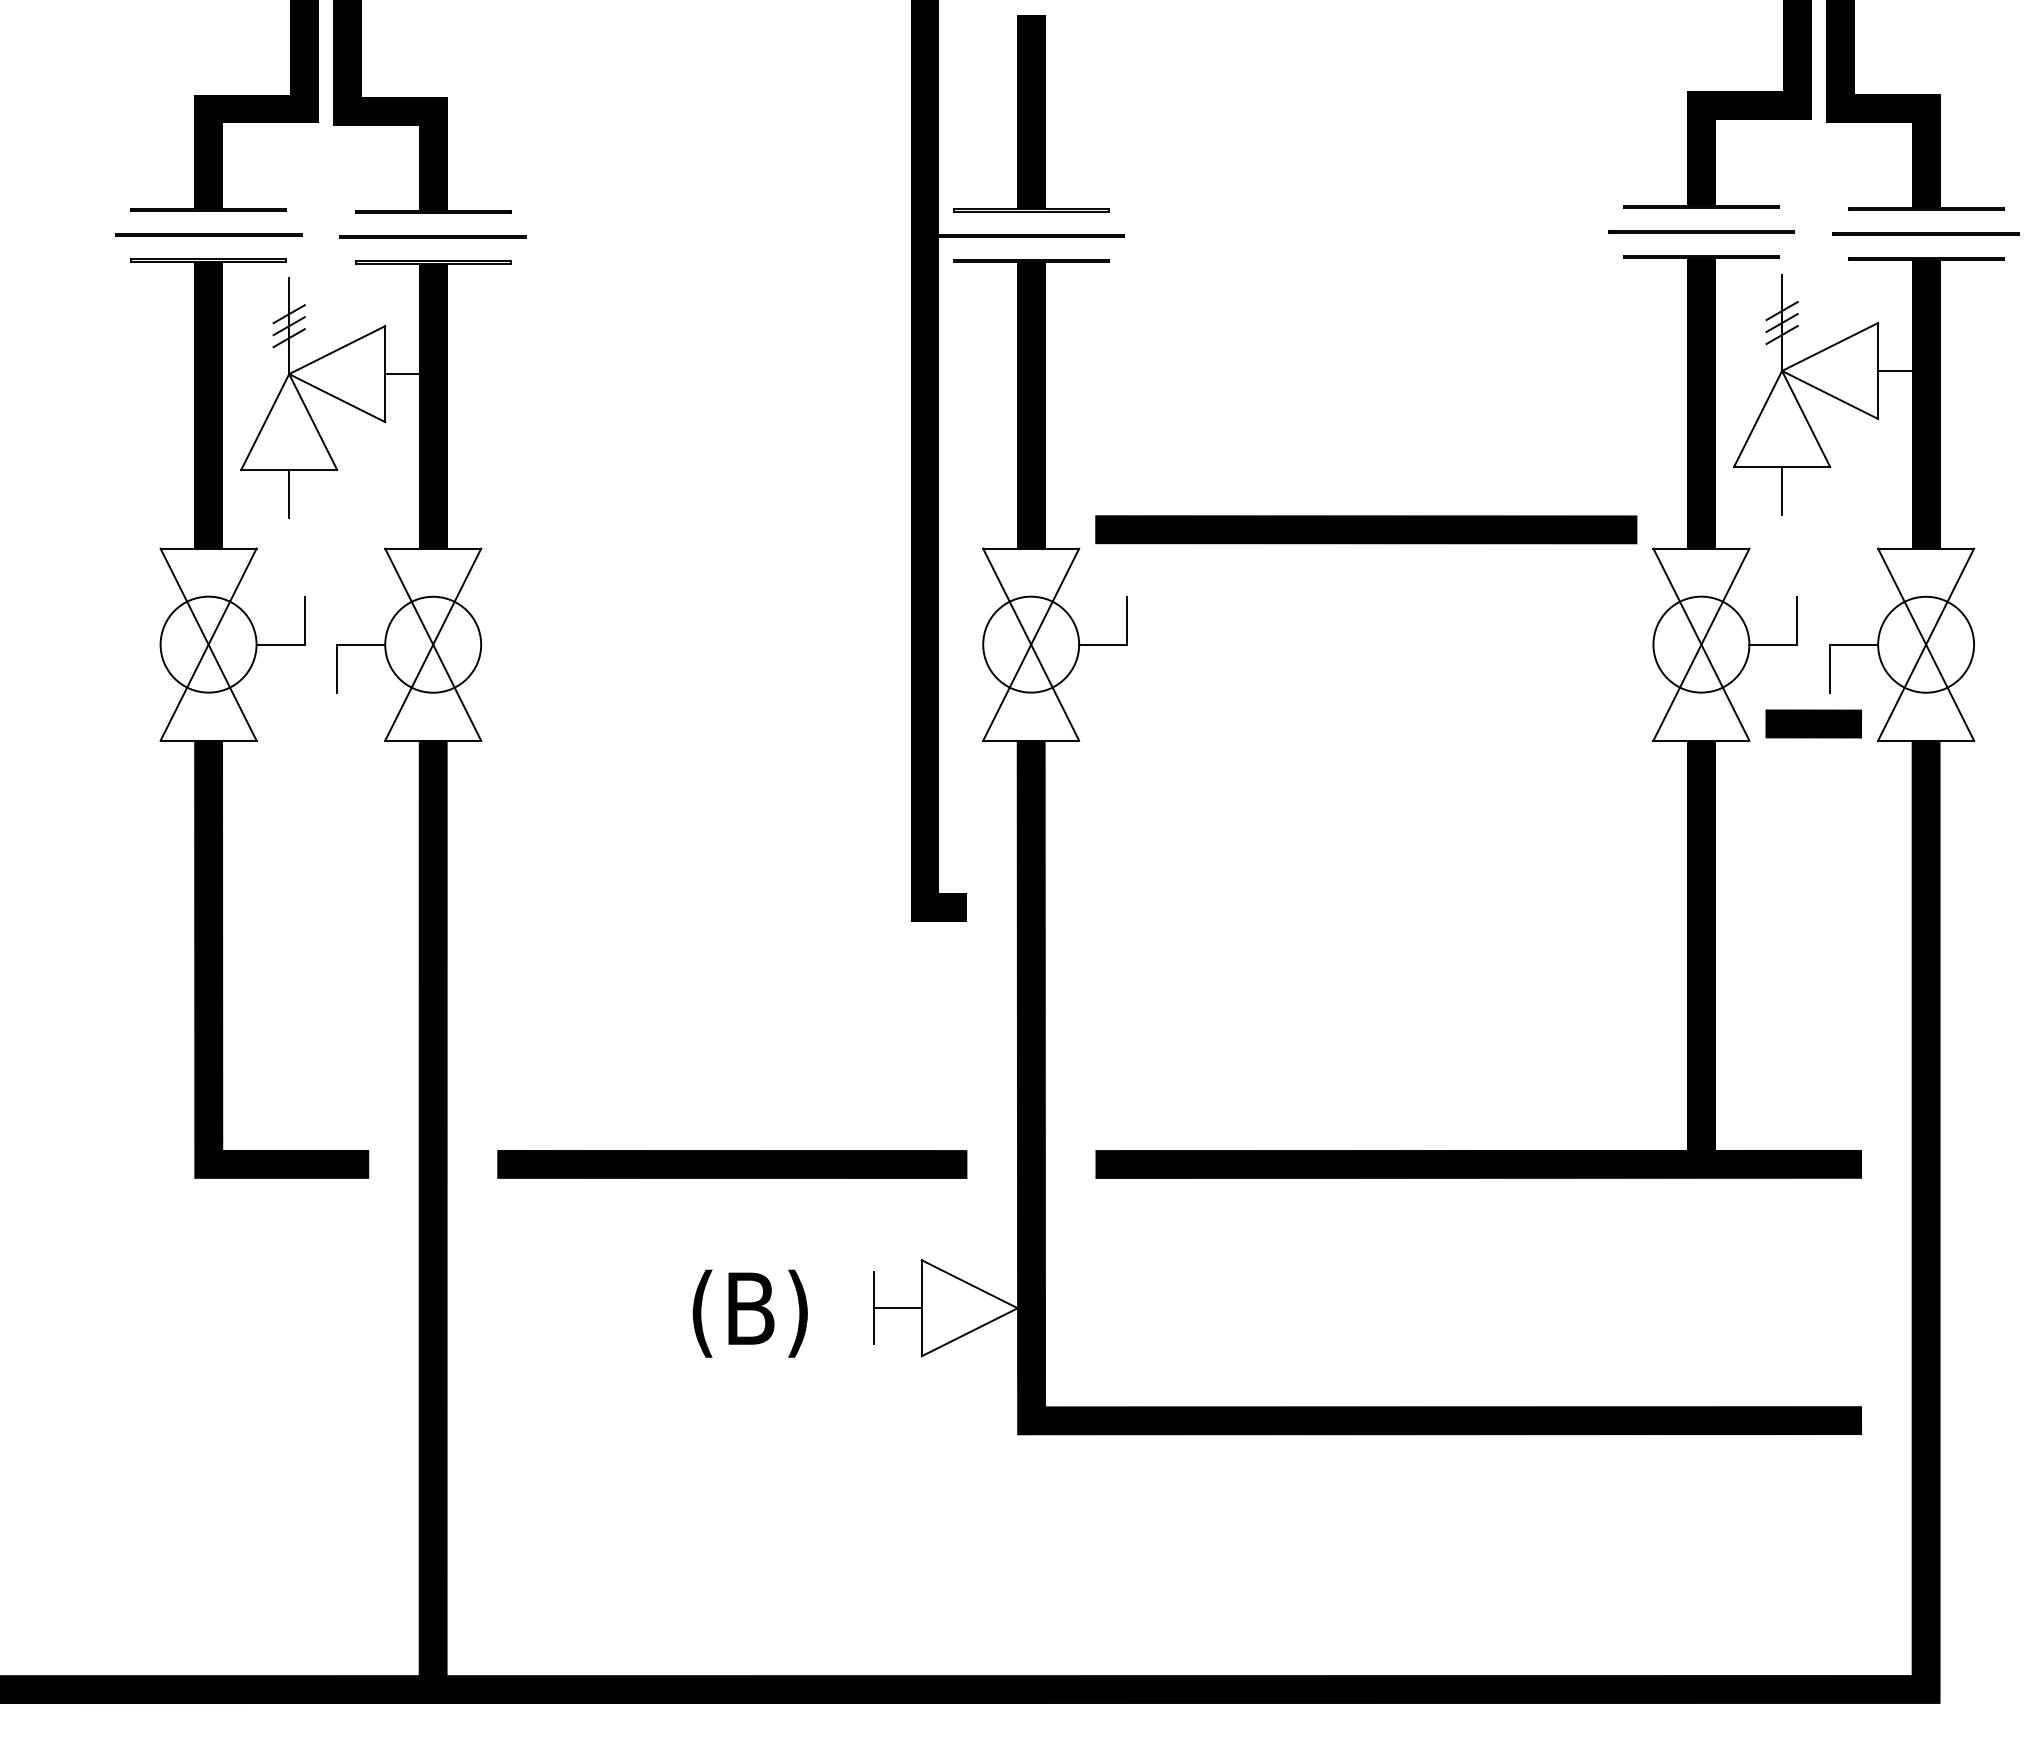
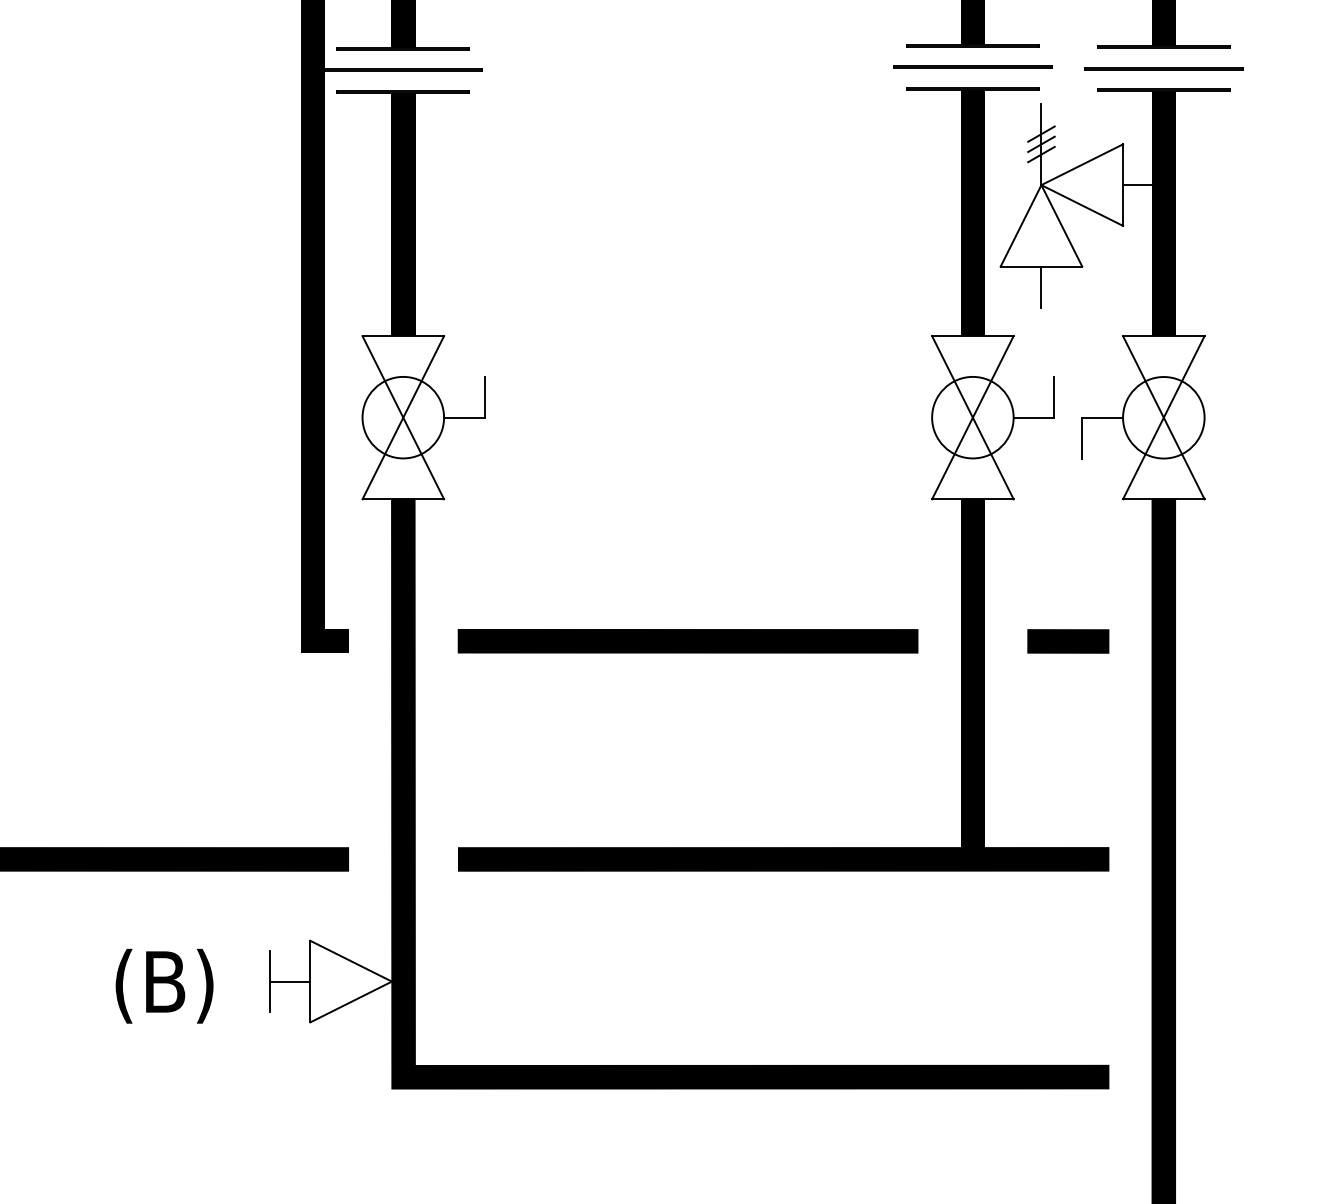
line: (1366, 529) -> (688, 641), moved
line: (1813, 723) -> (1068, 641), moved

